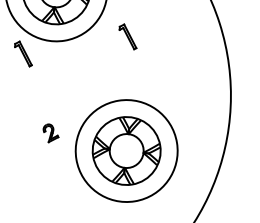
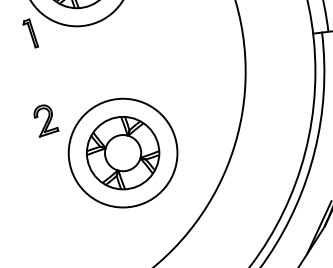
part: (127, 37) -> (143, 33), removed
part: (50, 132) -> (46, 120), size x1.67

